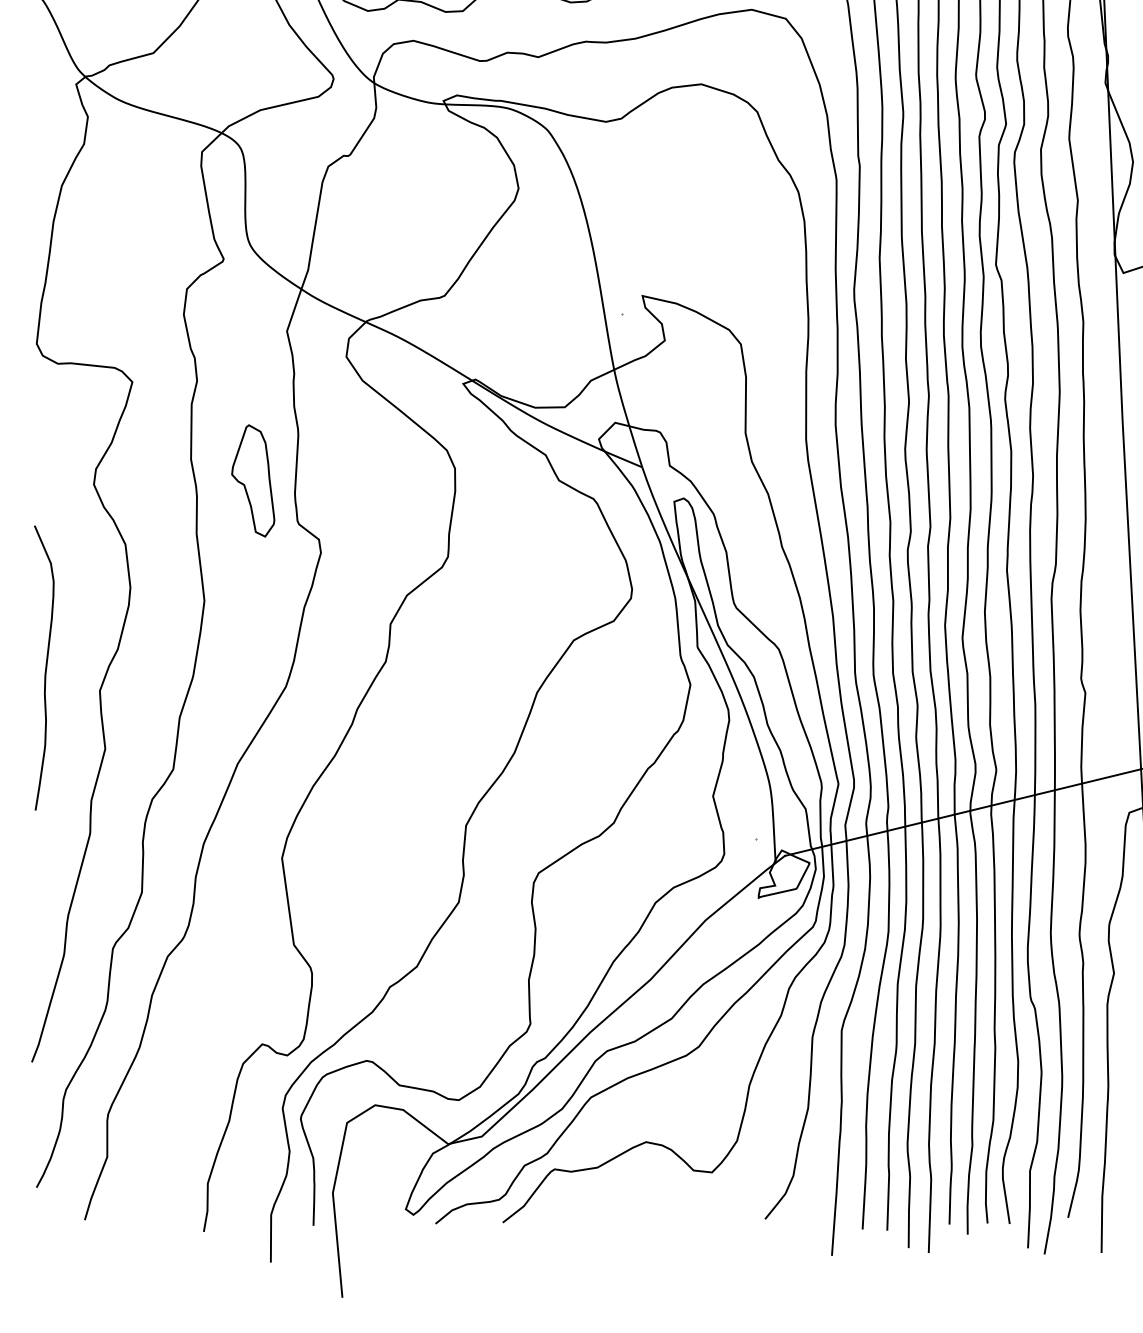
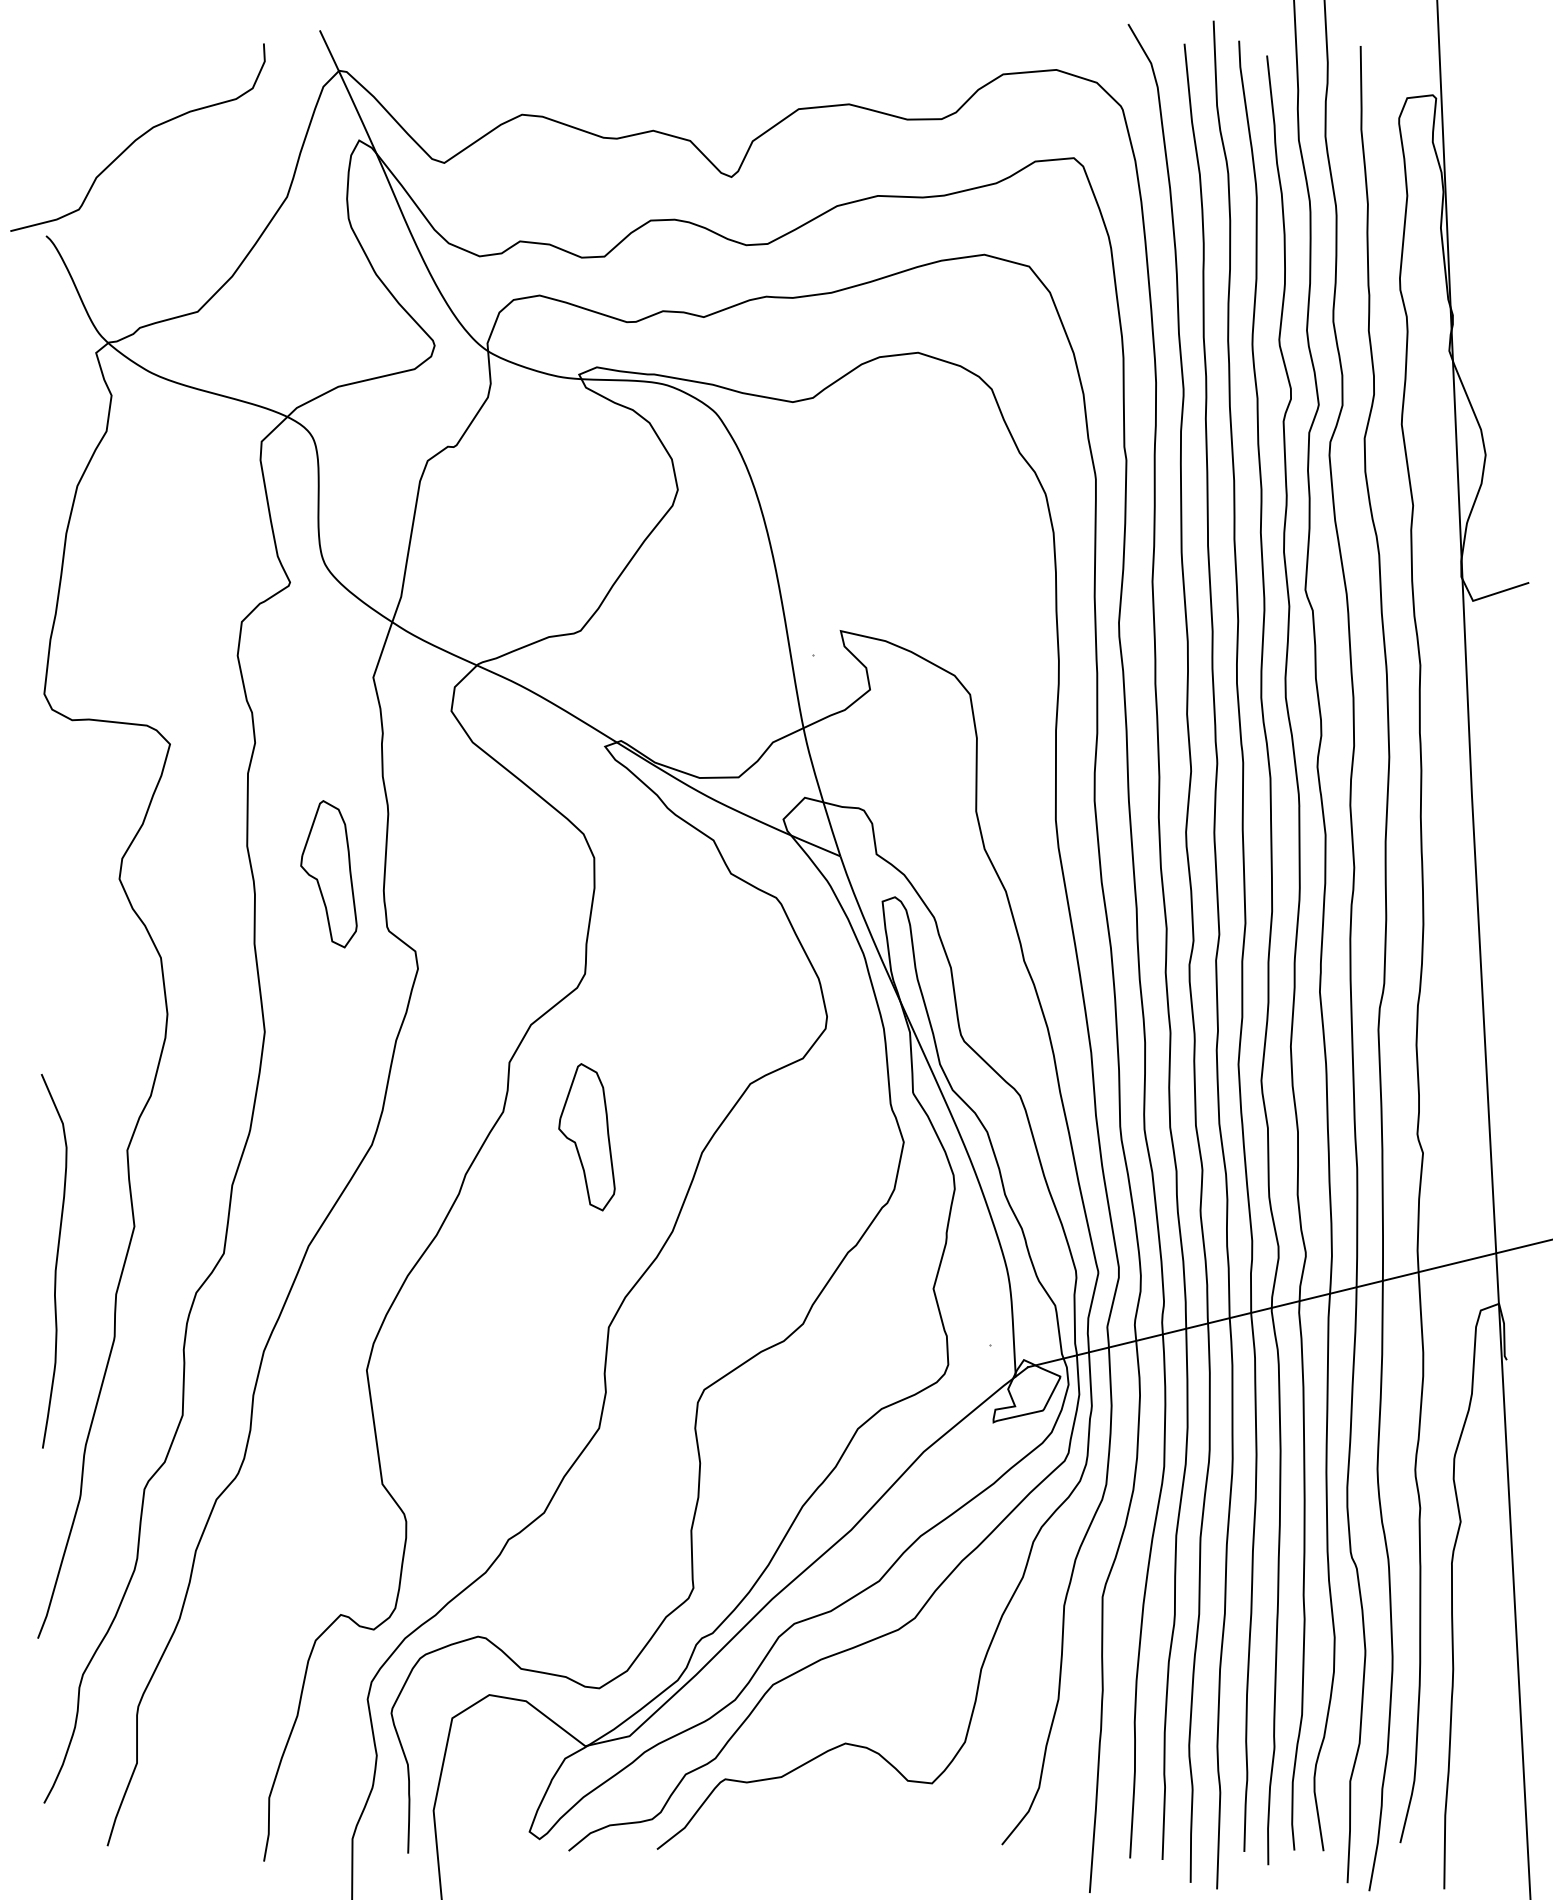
curve: (45, 668) -> (55, 1261), moved
part: (449, 681) -> (586, 1137), added

